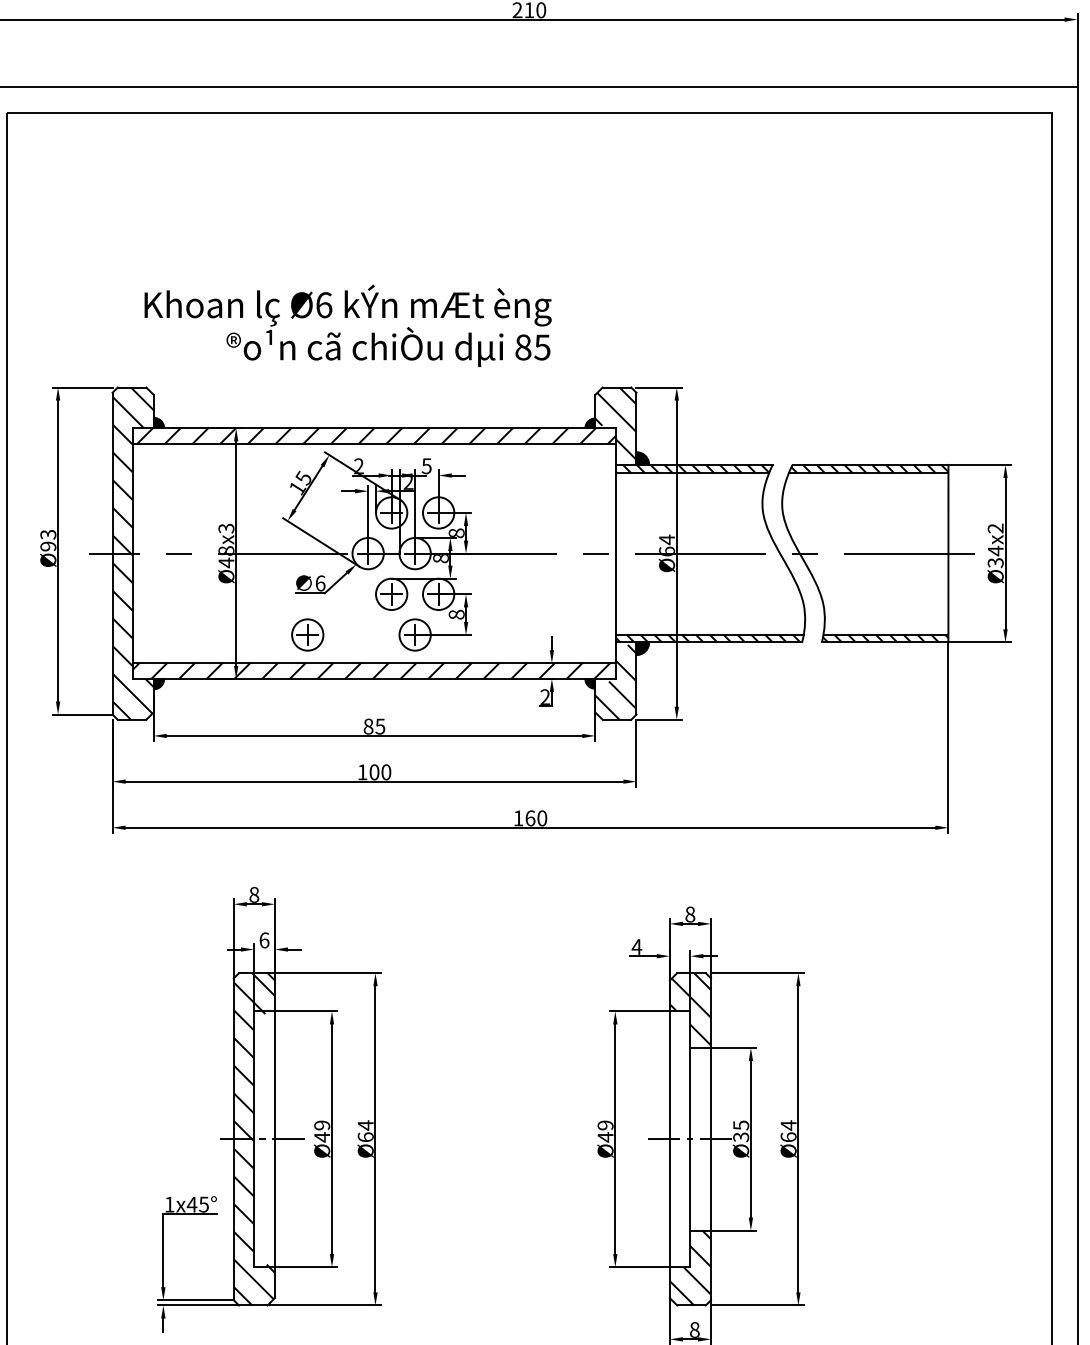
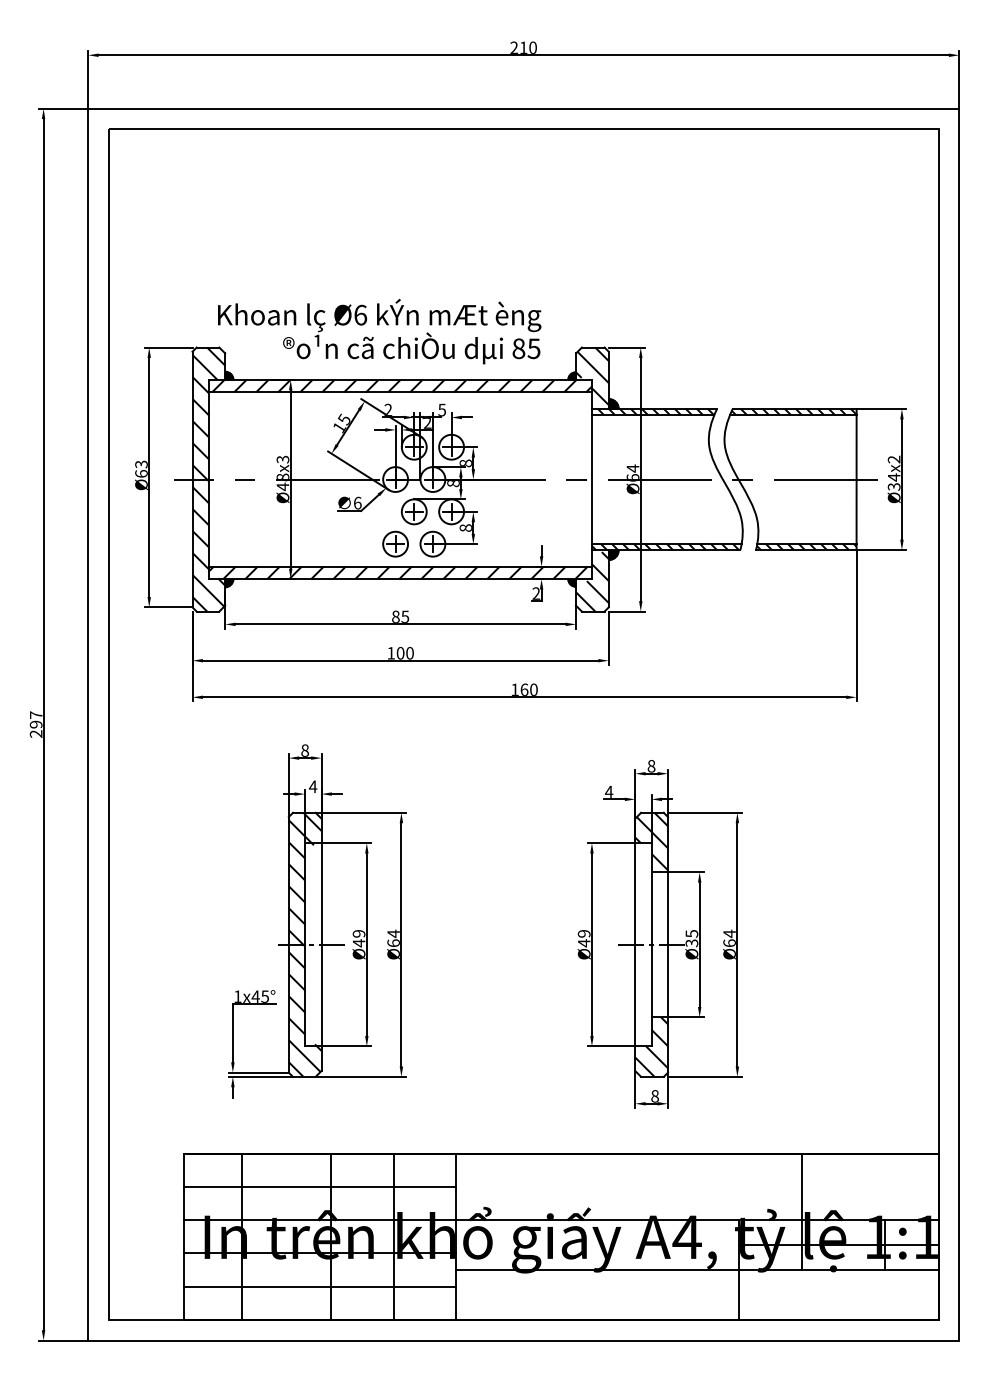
text: (347, 325) -> (379, 331), moved
text: (48, 546) -> (141, 473), Ø93 -> Ø63
part: (307, 634) -> (395, 543), moved
text: (263, 939) -> (312, 786), 6 -> 4

